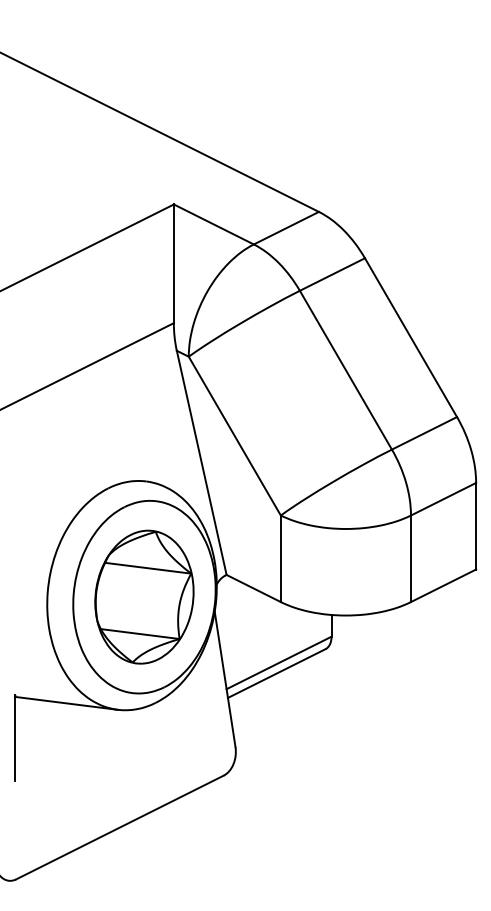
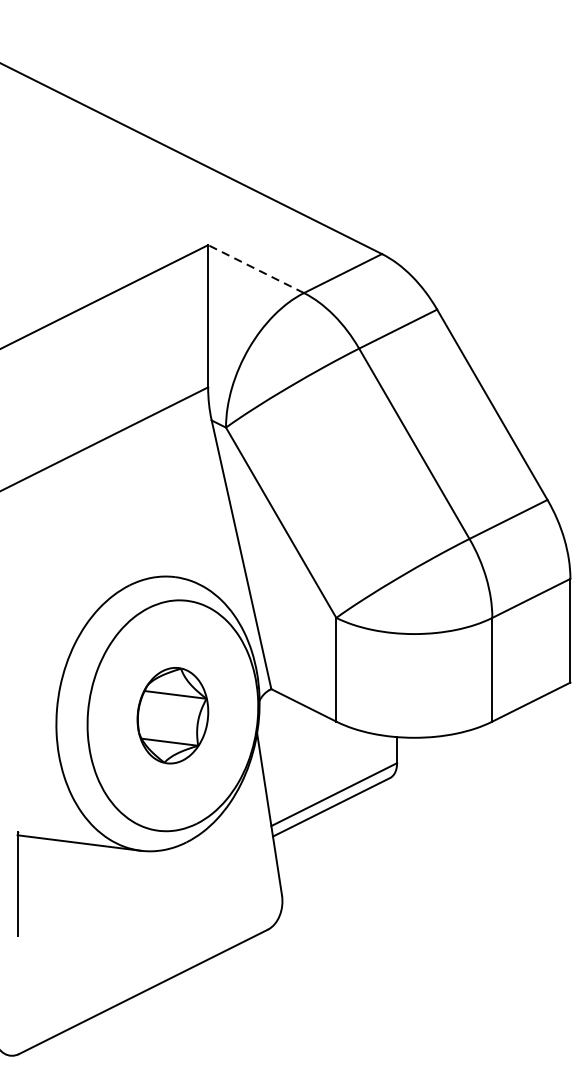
line: (213, 224) -> (255, 269), solid -> dashed
part: (144, 596) -> (172, 714), size x0.6

